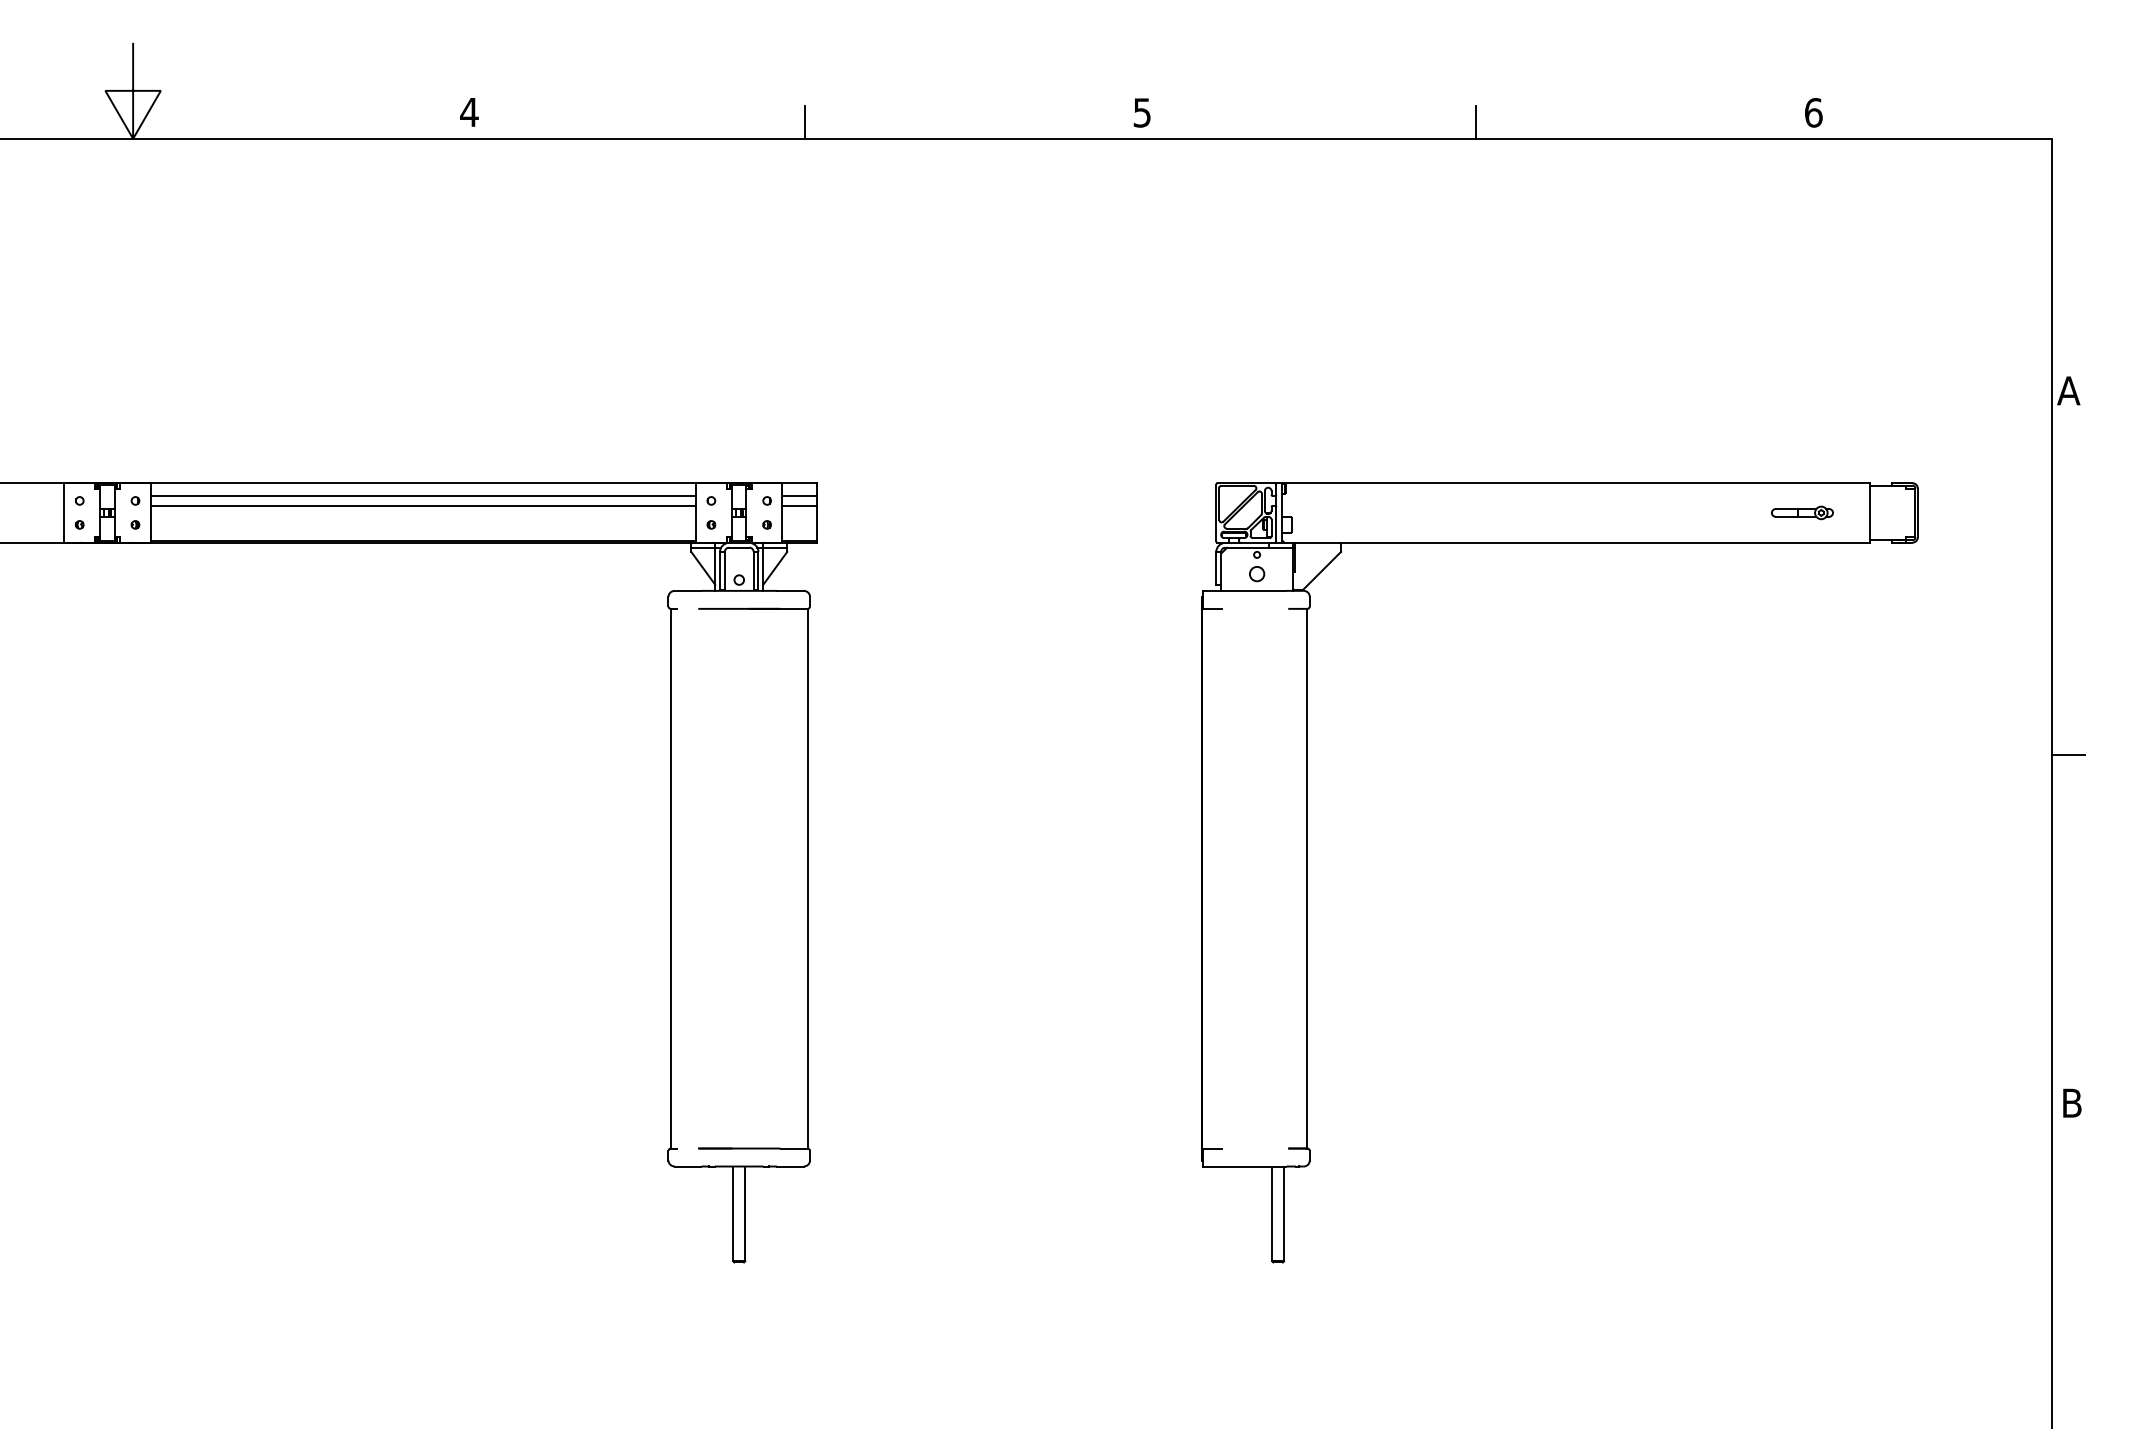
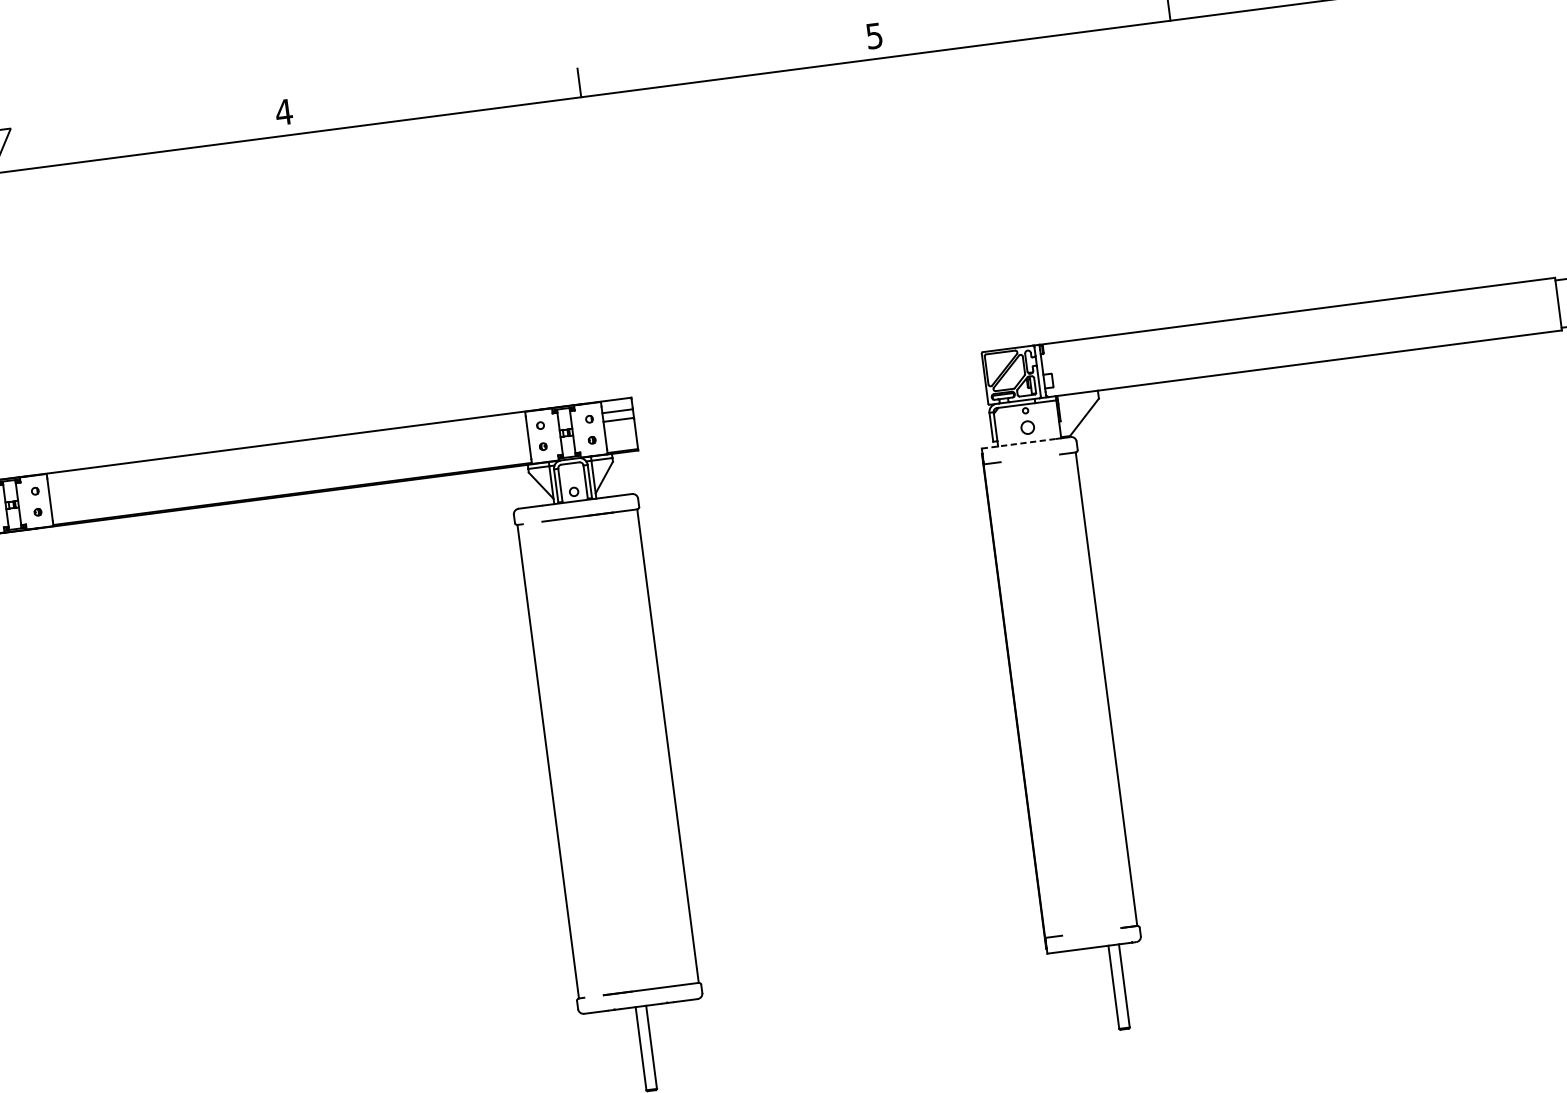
line: (423, 496) -> (287, 454), removed
line: (423, 505) -> (288, 462), removed
part: (1802, 512) -> (1499, 311), removed
line: (1244, 590) -> (1018, 443), solid -> dashed

